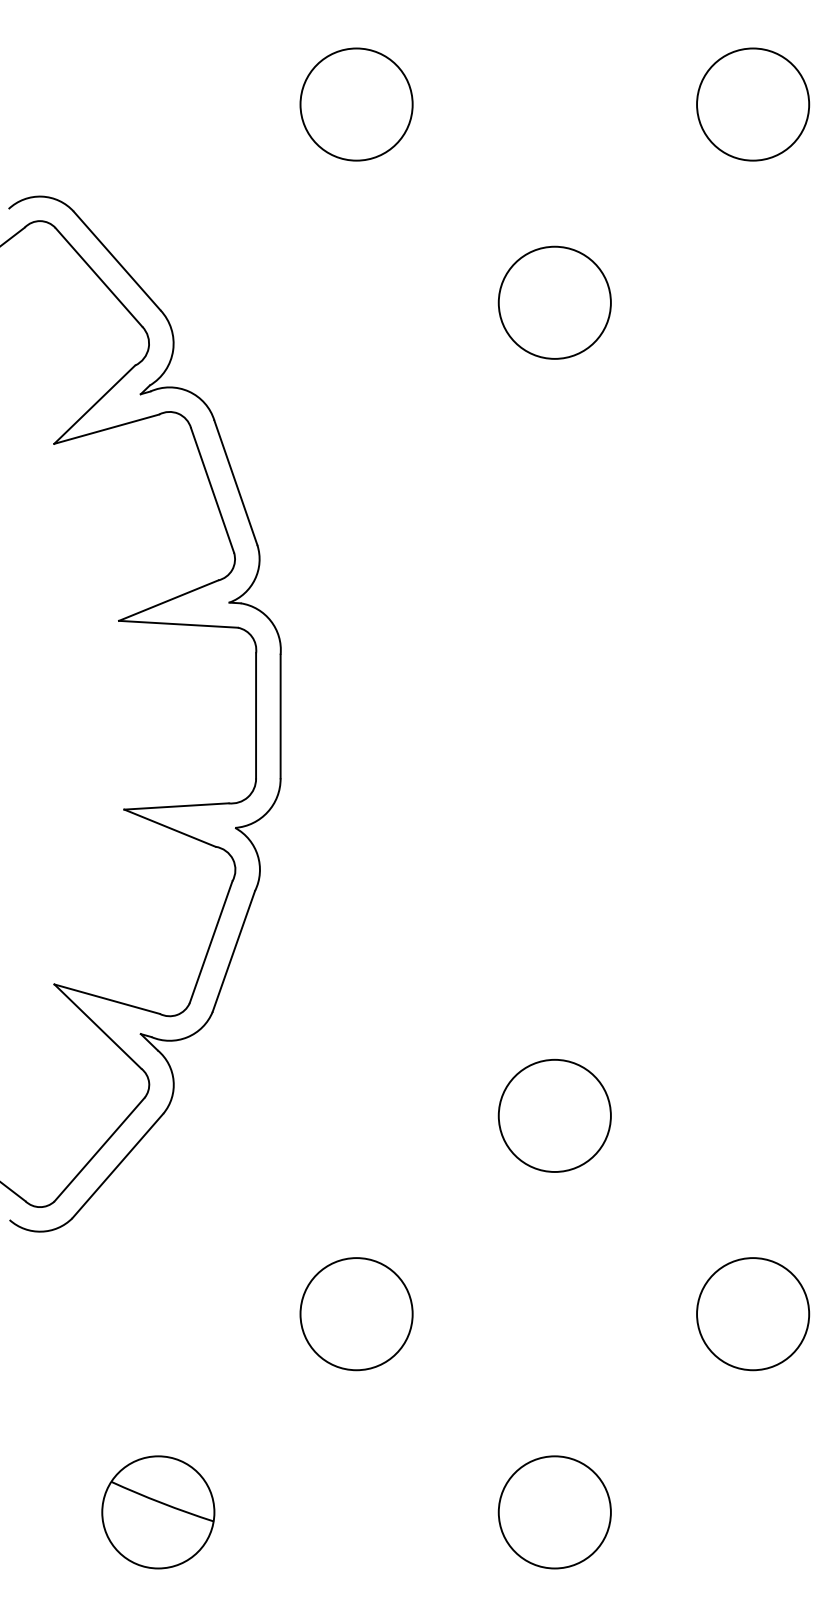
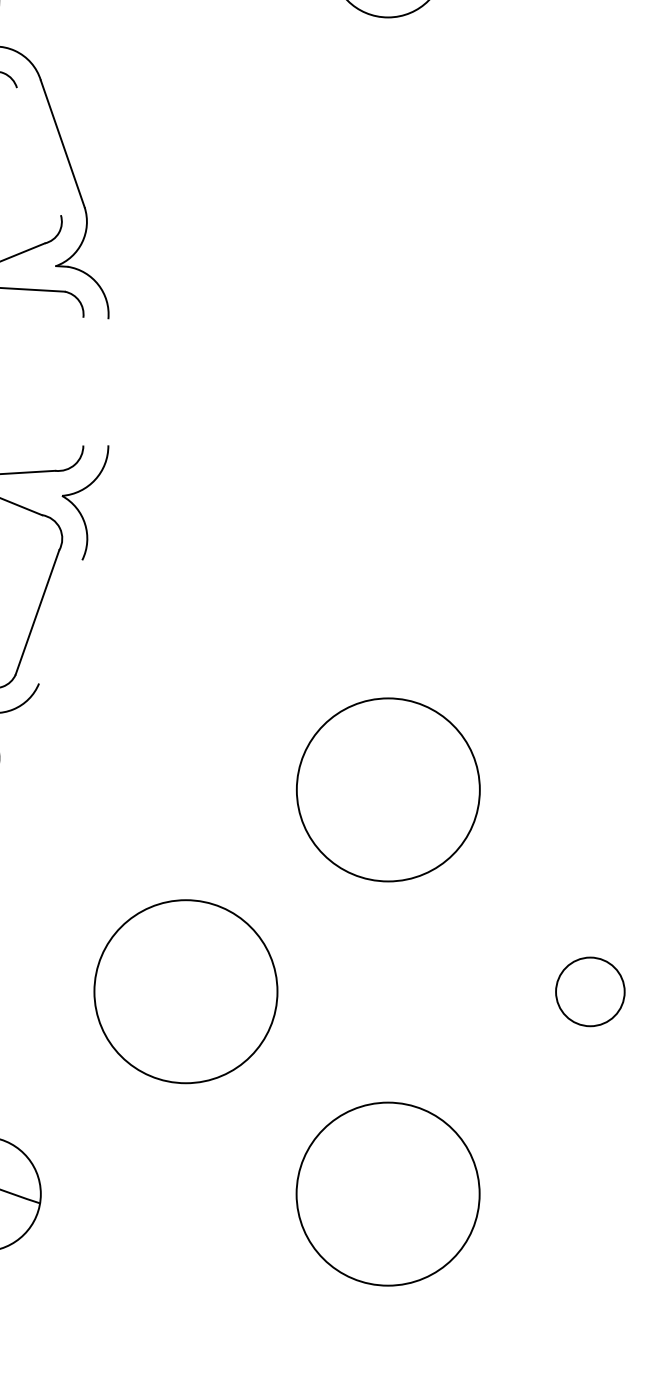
line: (212, 490) -> (38, 151), removed
line: (256, 715) -> (83, 381), removed
line: (280, 716) -> (108, 382), removed
line: (233, 951) -> (60, 621), removed
circle: (554, 1115) -> (387, 789), size x1.6
circle: (356, 1314) -> (185, 992), size x1.6
circle: (753, 1314) -> (590, 992), size x0.6
circle: (554, 1512) -> (387, 1194), size x1.6

